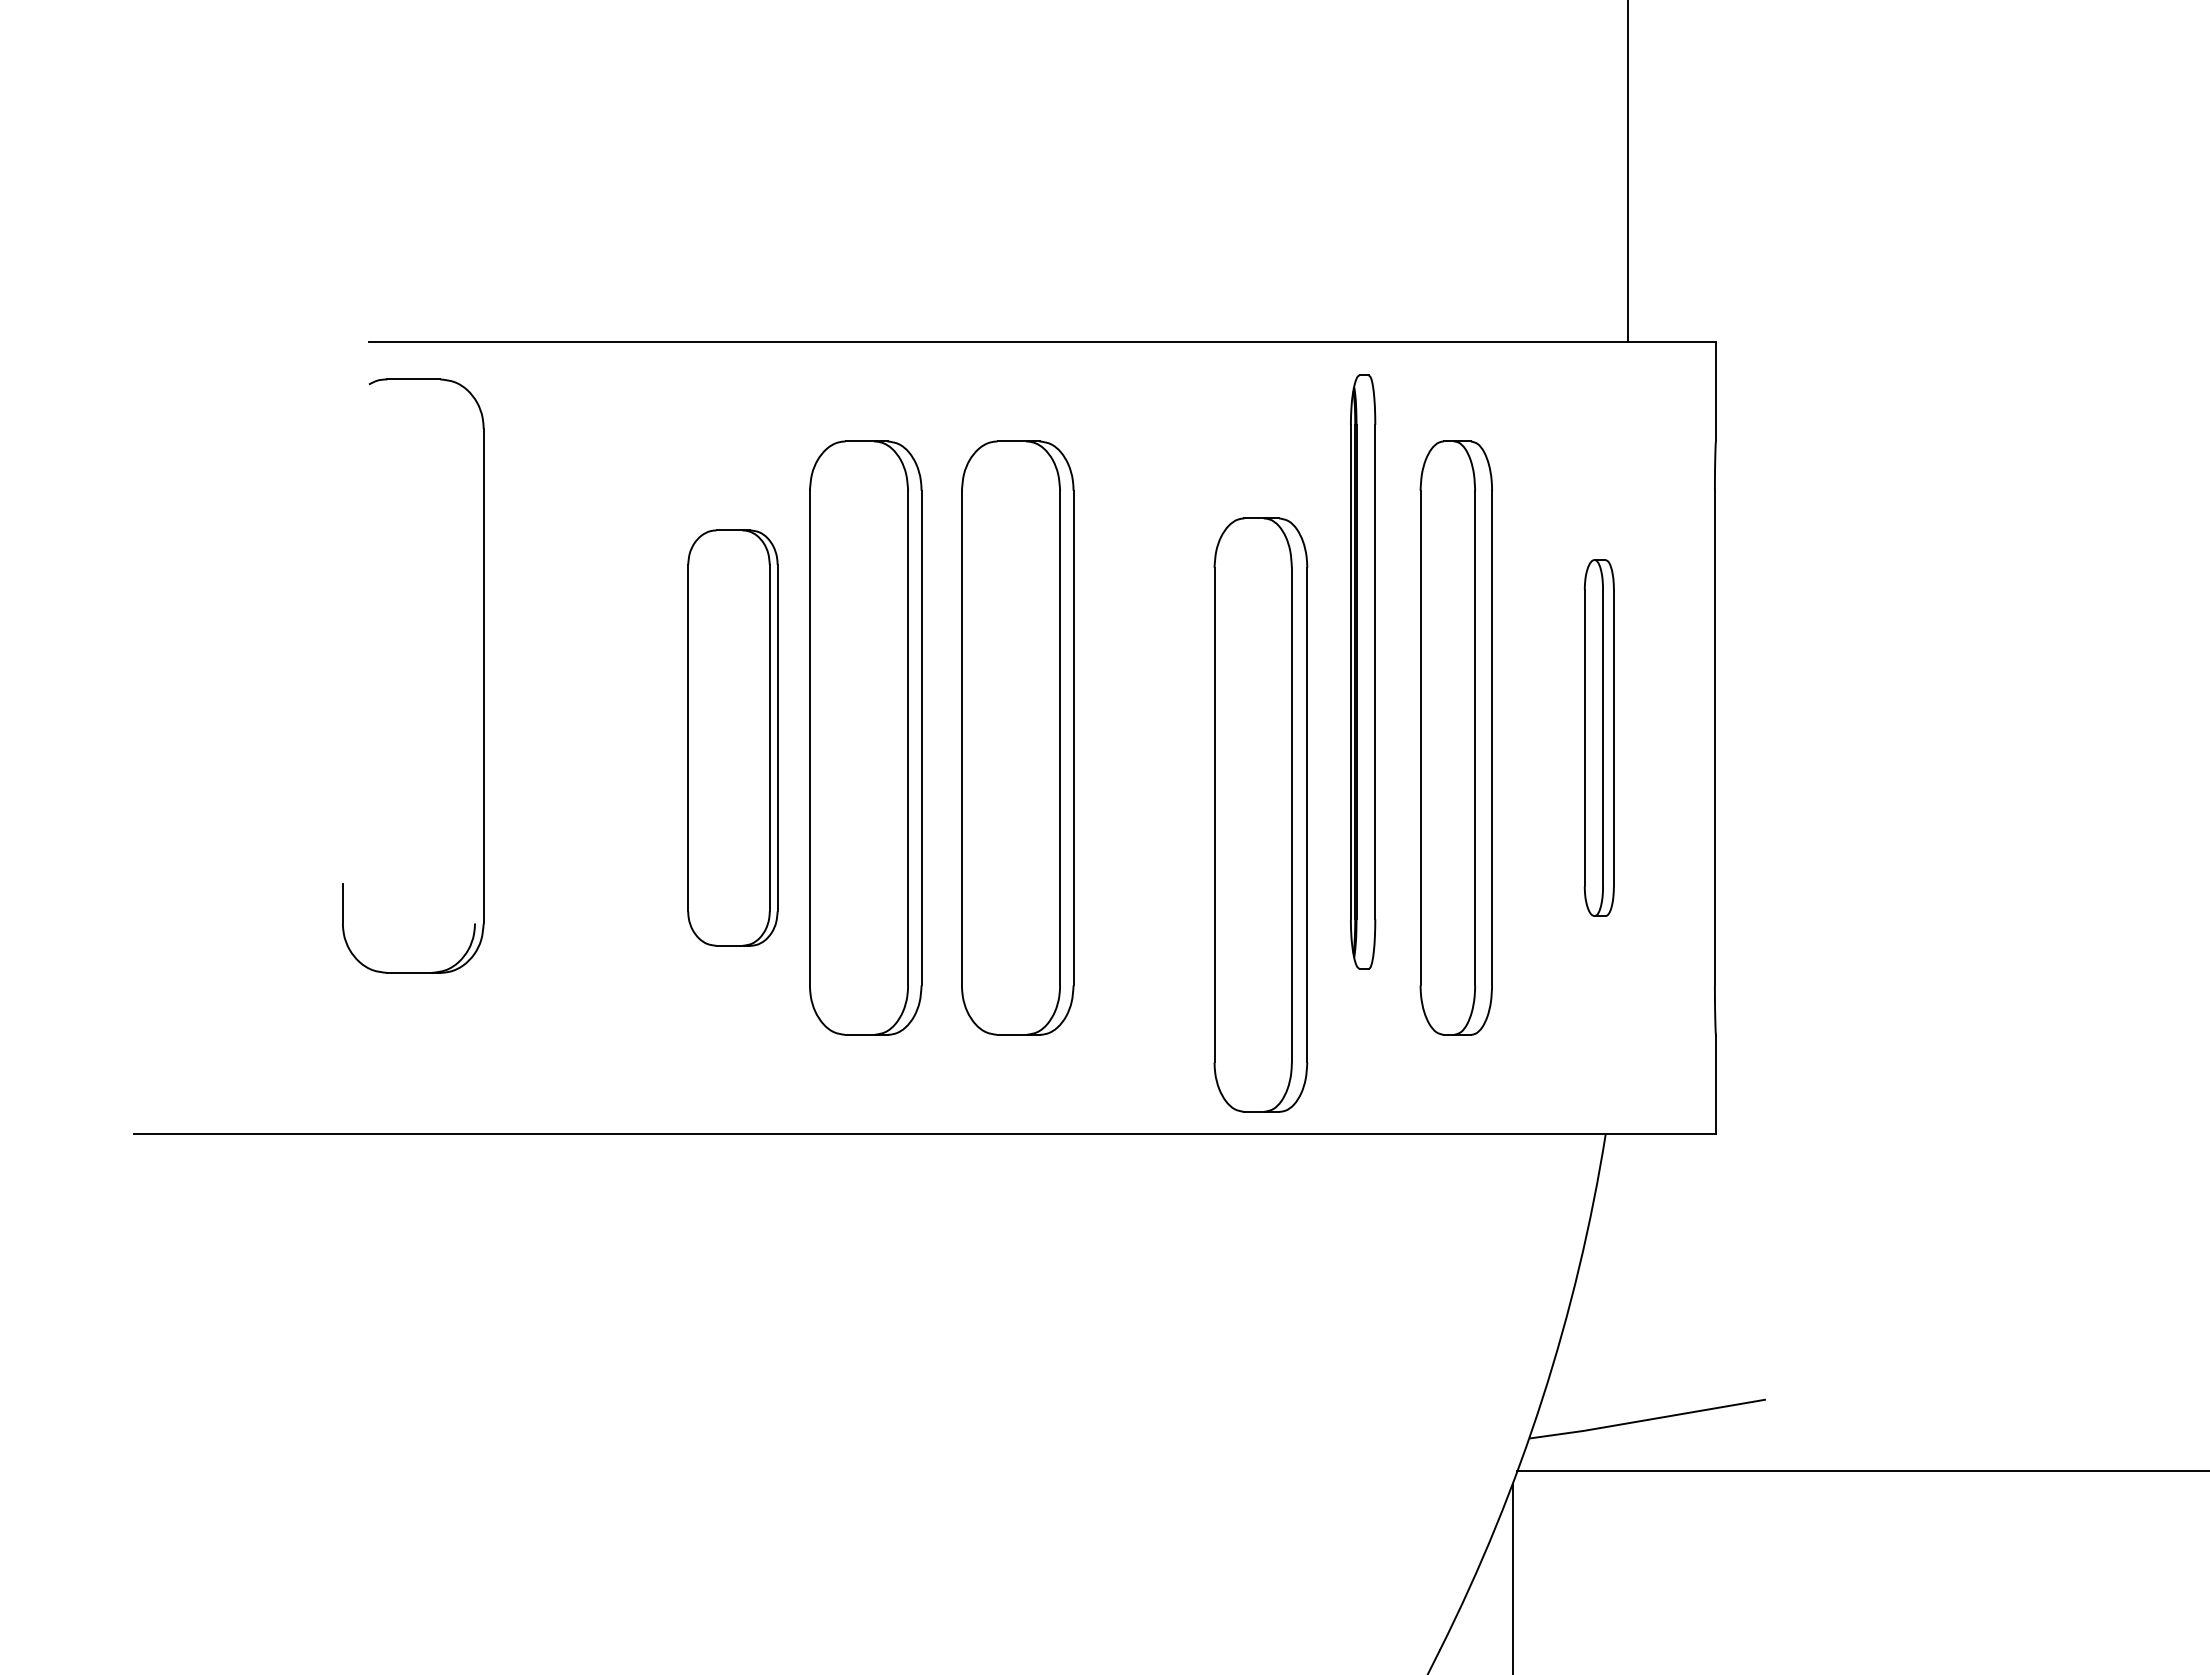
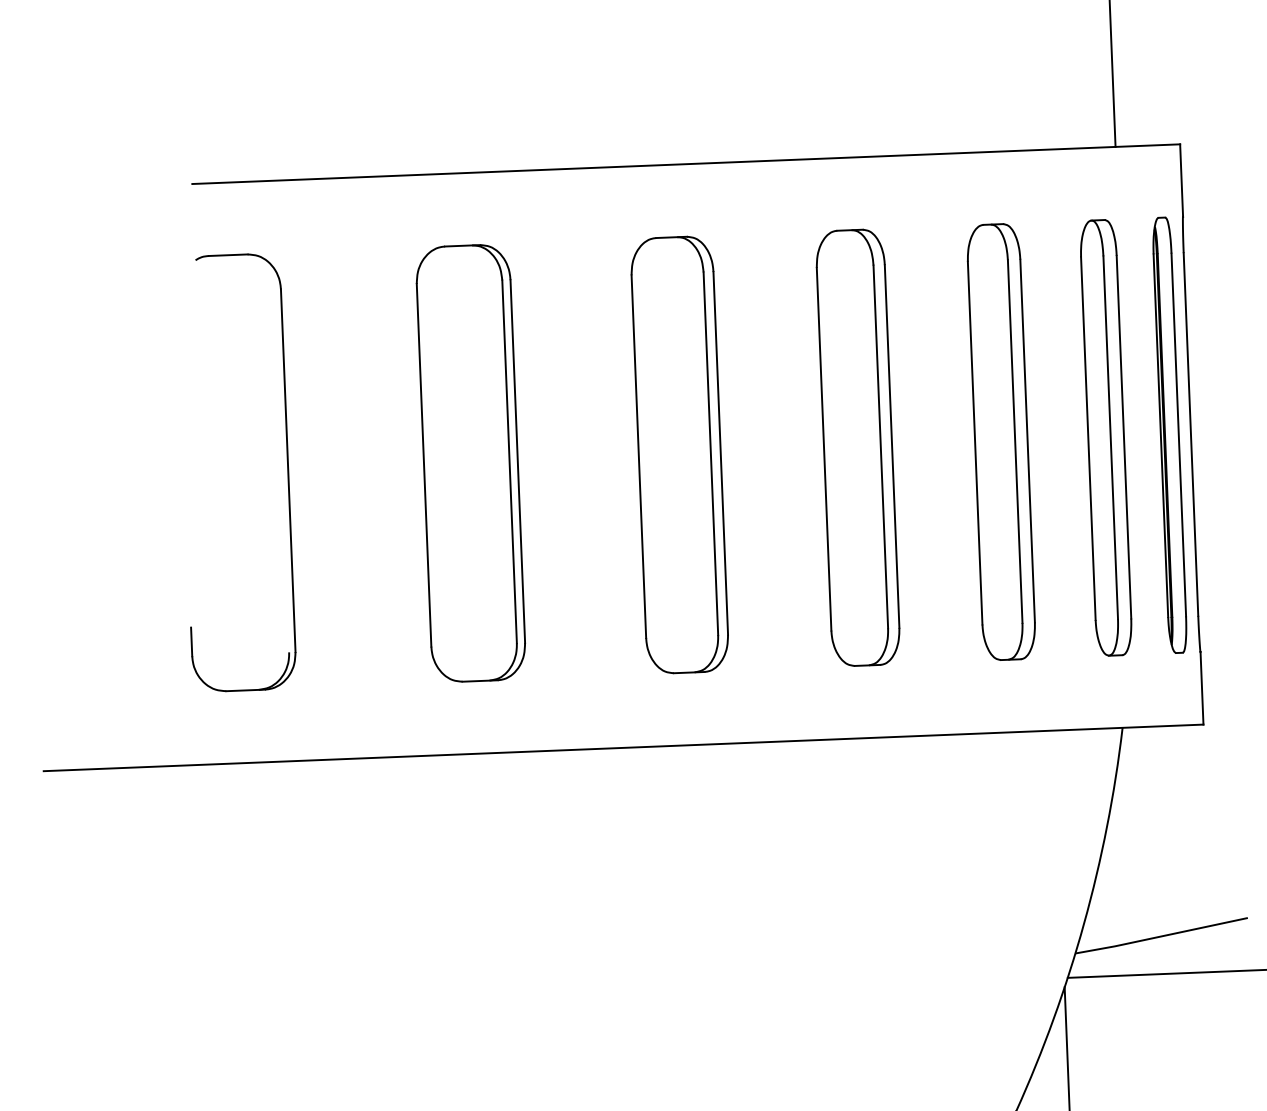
part: (1363, 671) -> (1170, 434), moved
part: (483, 675) -> (288, 470), moved
part: (732, 737) -> (470, 462), size x1.43
part: (865, 737) -> (568, 459), removed
part: (1599, 737) -> (1106, 437), size x1.67
part: (1260, 814) -> (857, 447), moved

